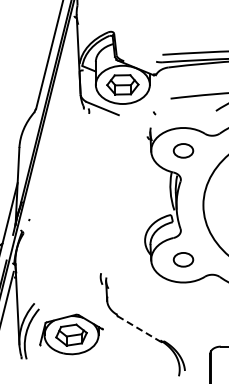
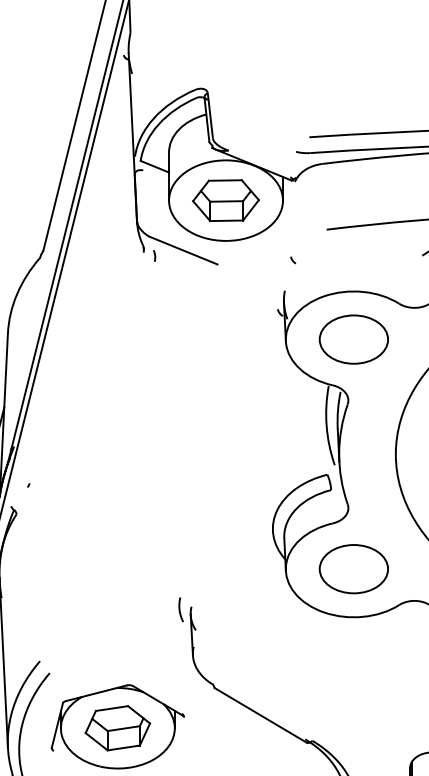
part: (183, 150) -> (353, 338), size x1.67
part: (183, 259) -> (353, 568), size x1.67
line: (139, 329) -> (261, 716), dashed -> solid

